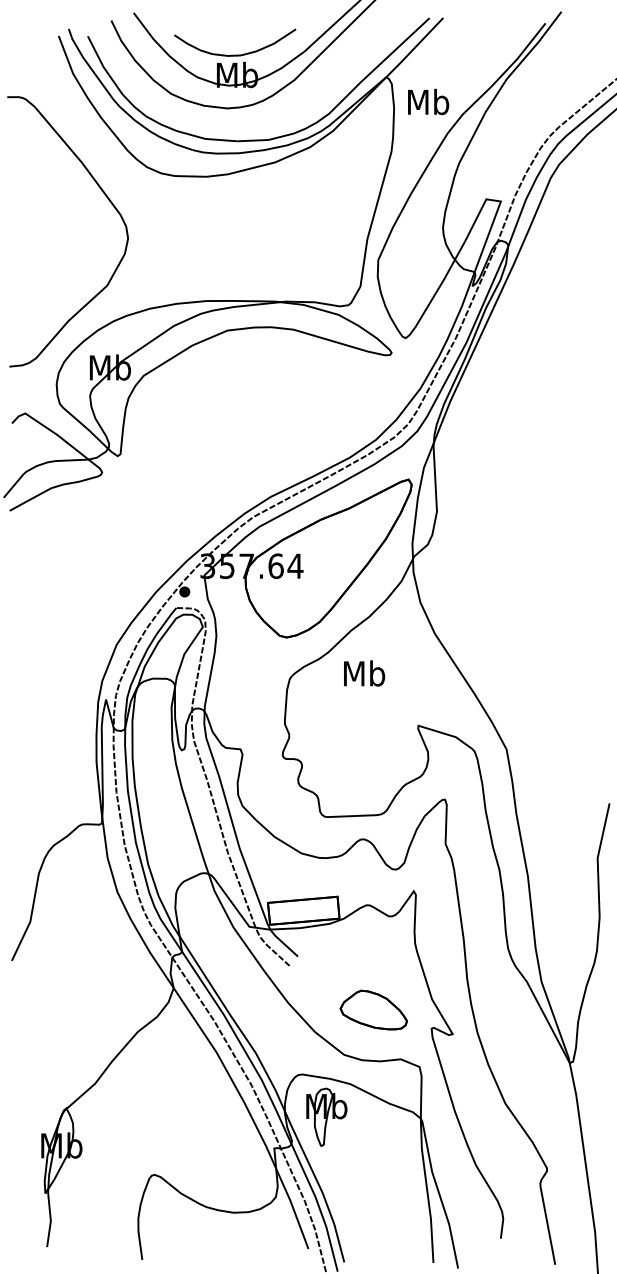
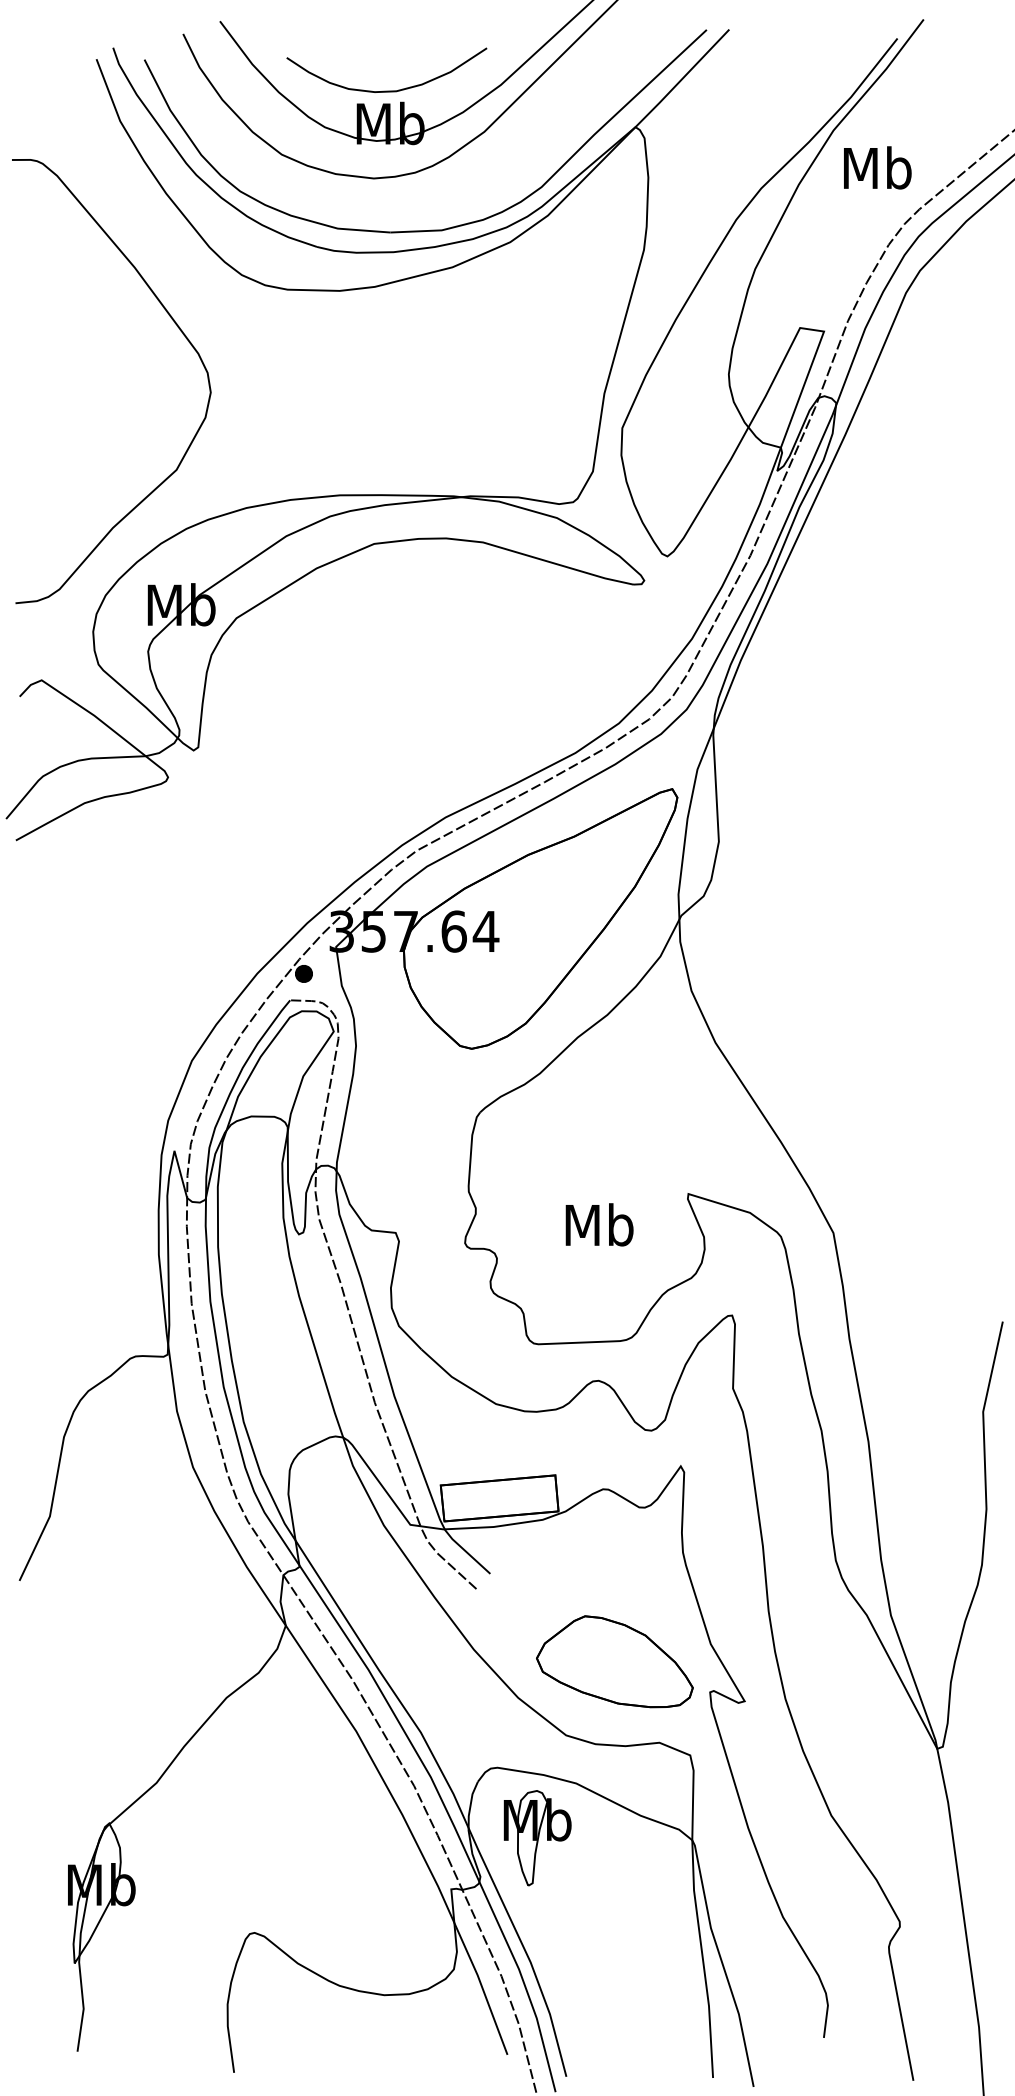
text: (428, 101) -> (877, 167), moved
text: (364, 673) -> (599, 1224), moved
part: (373, 1009) -> (614, 1660), size x1.43

